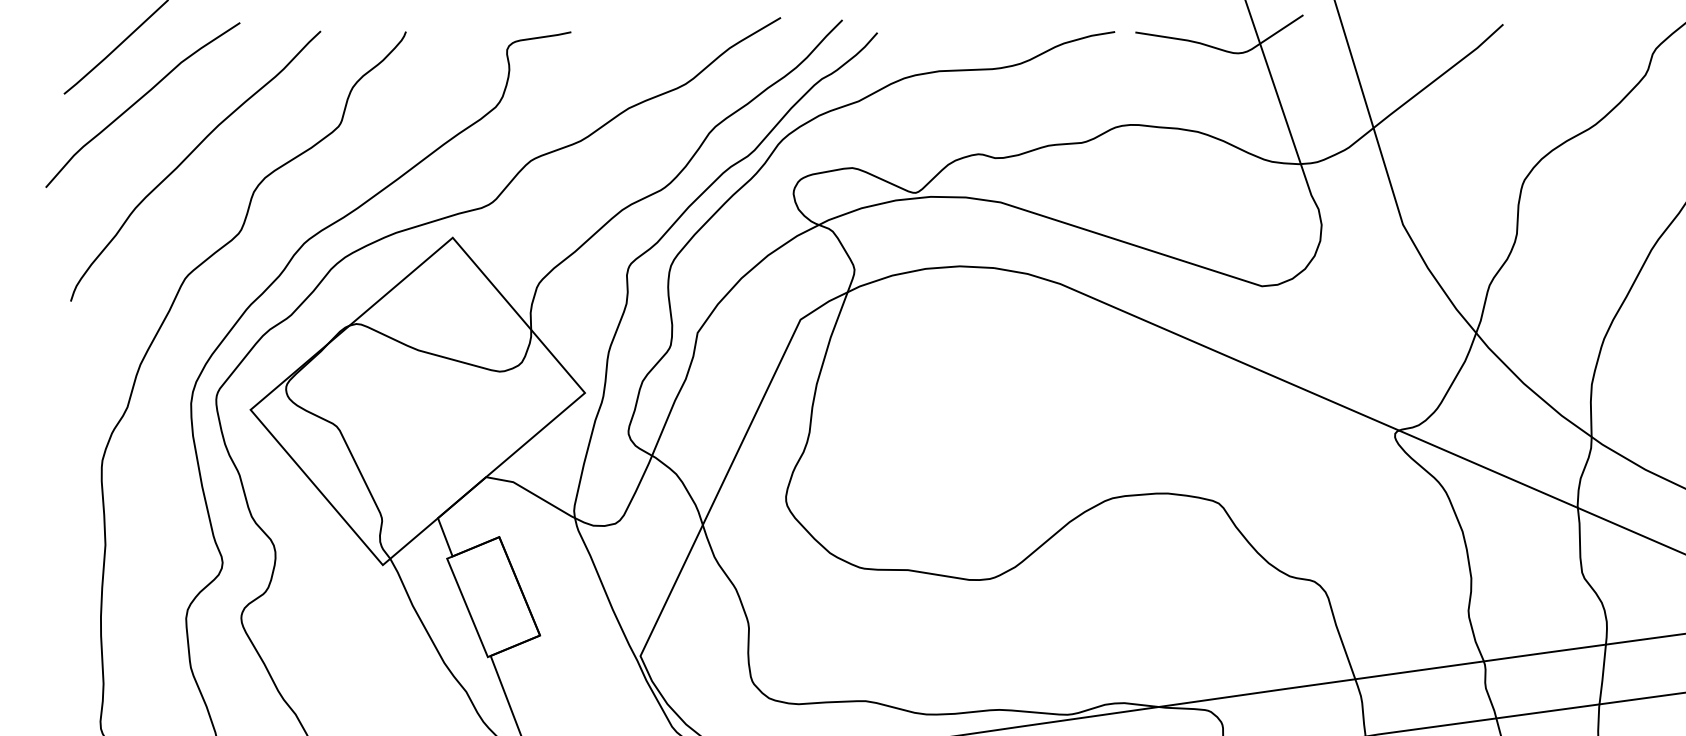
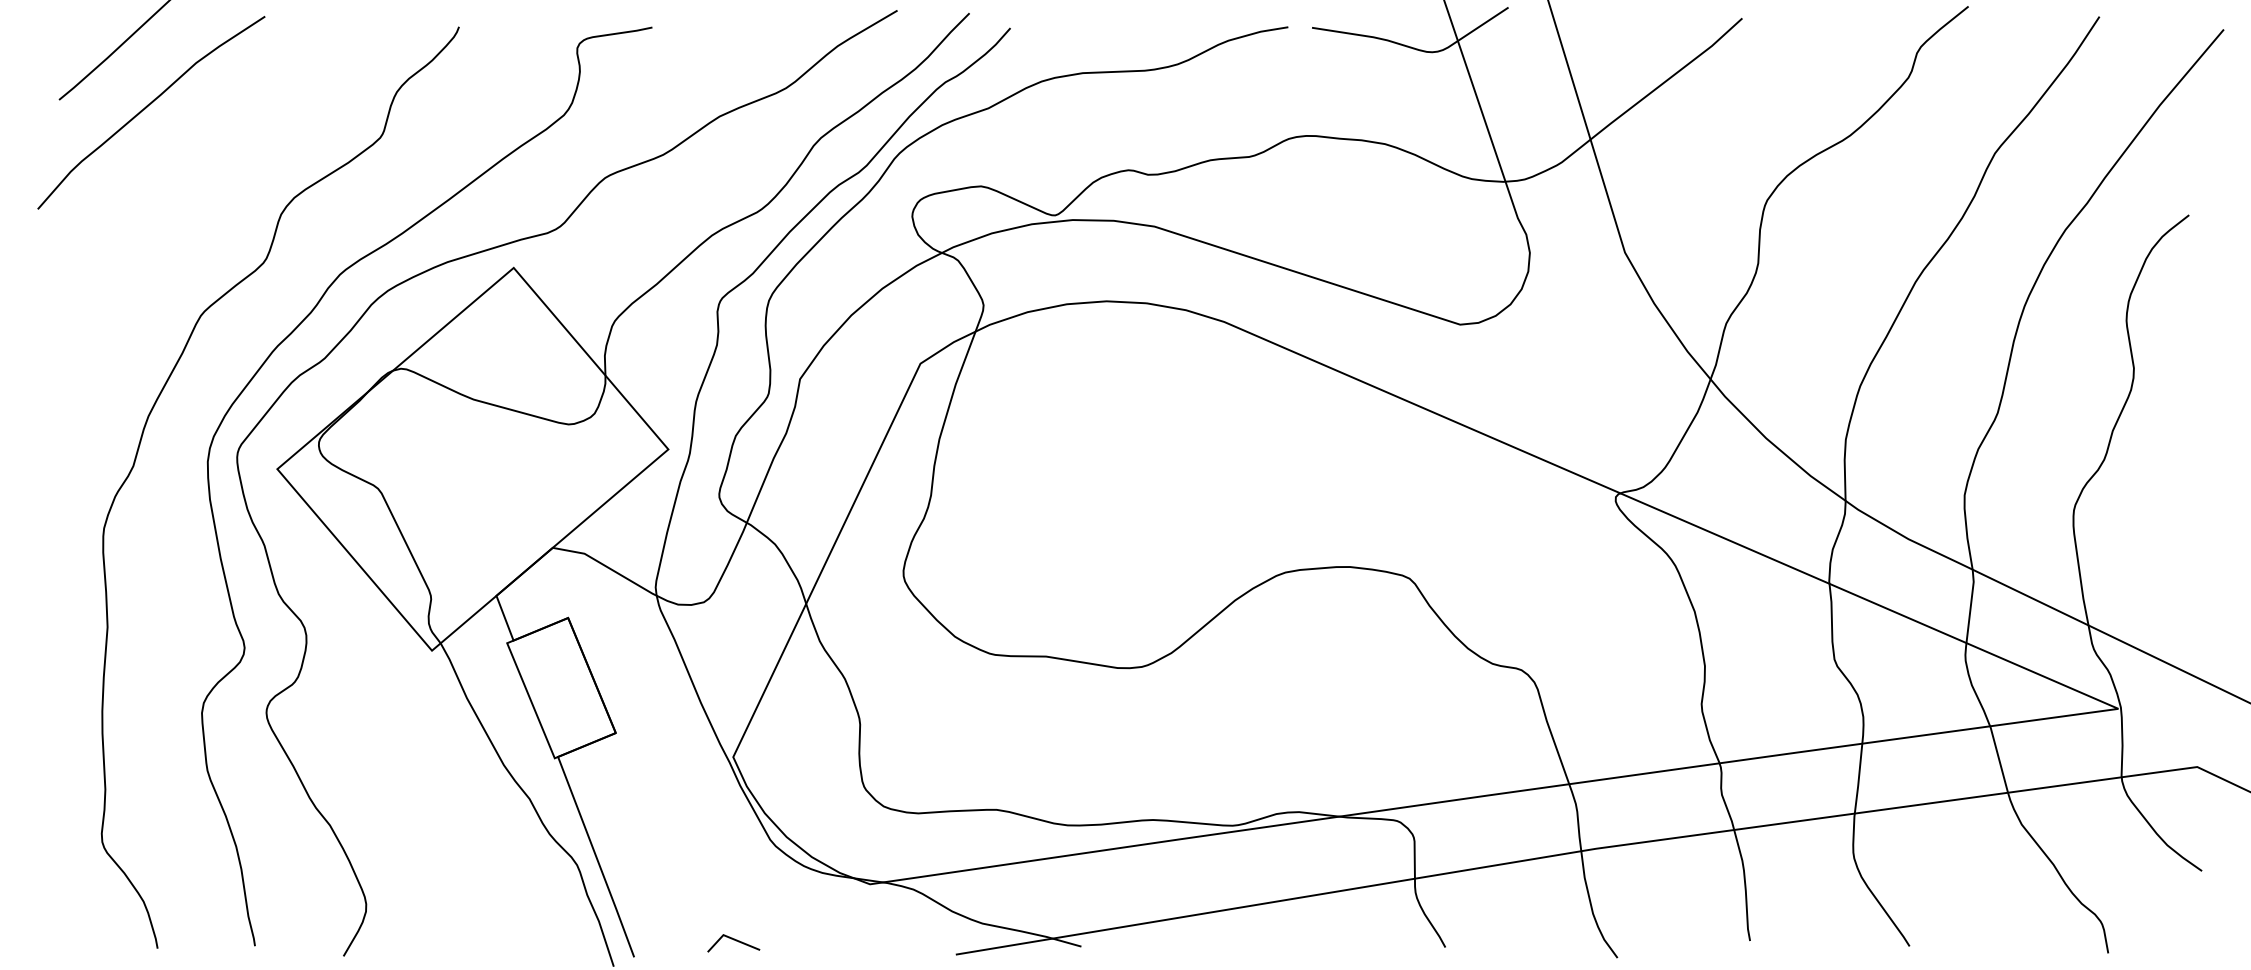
curve: (187, 157) -> (203, 174), removed

